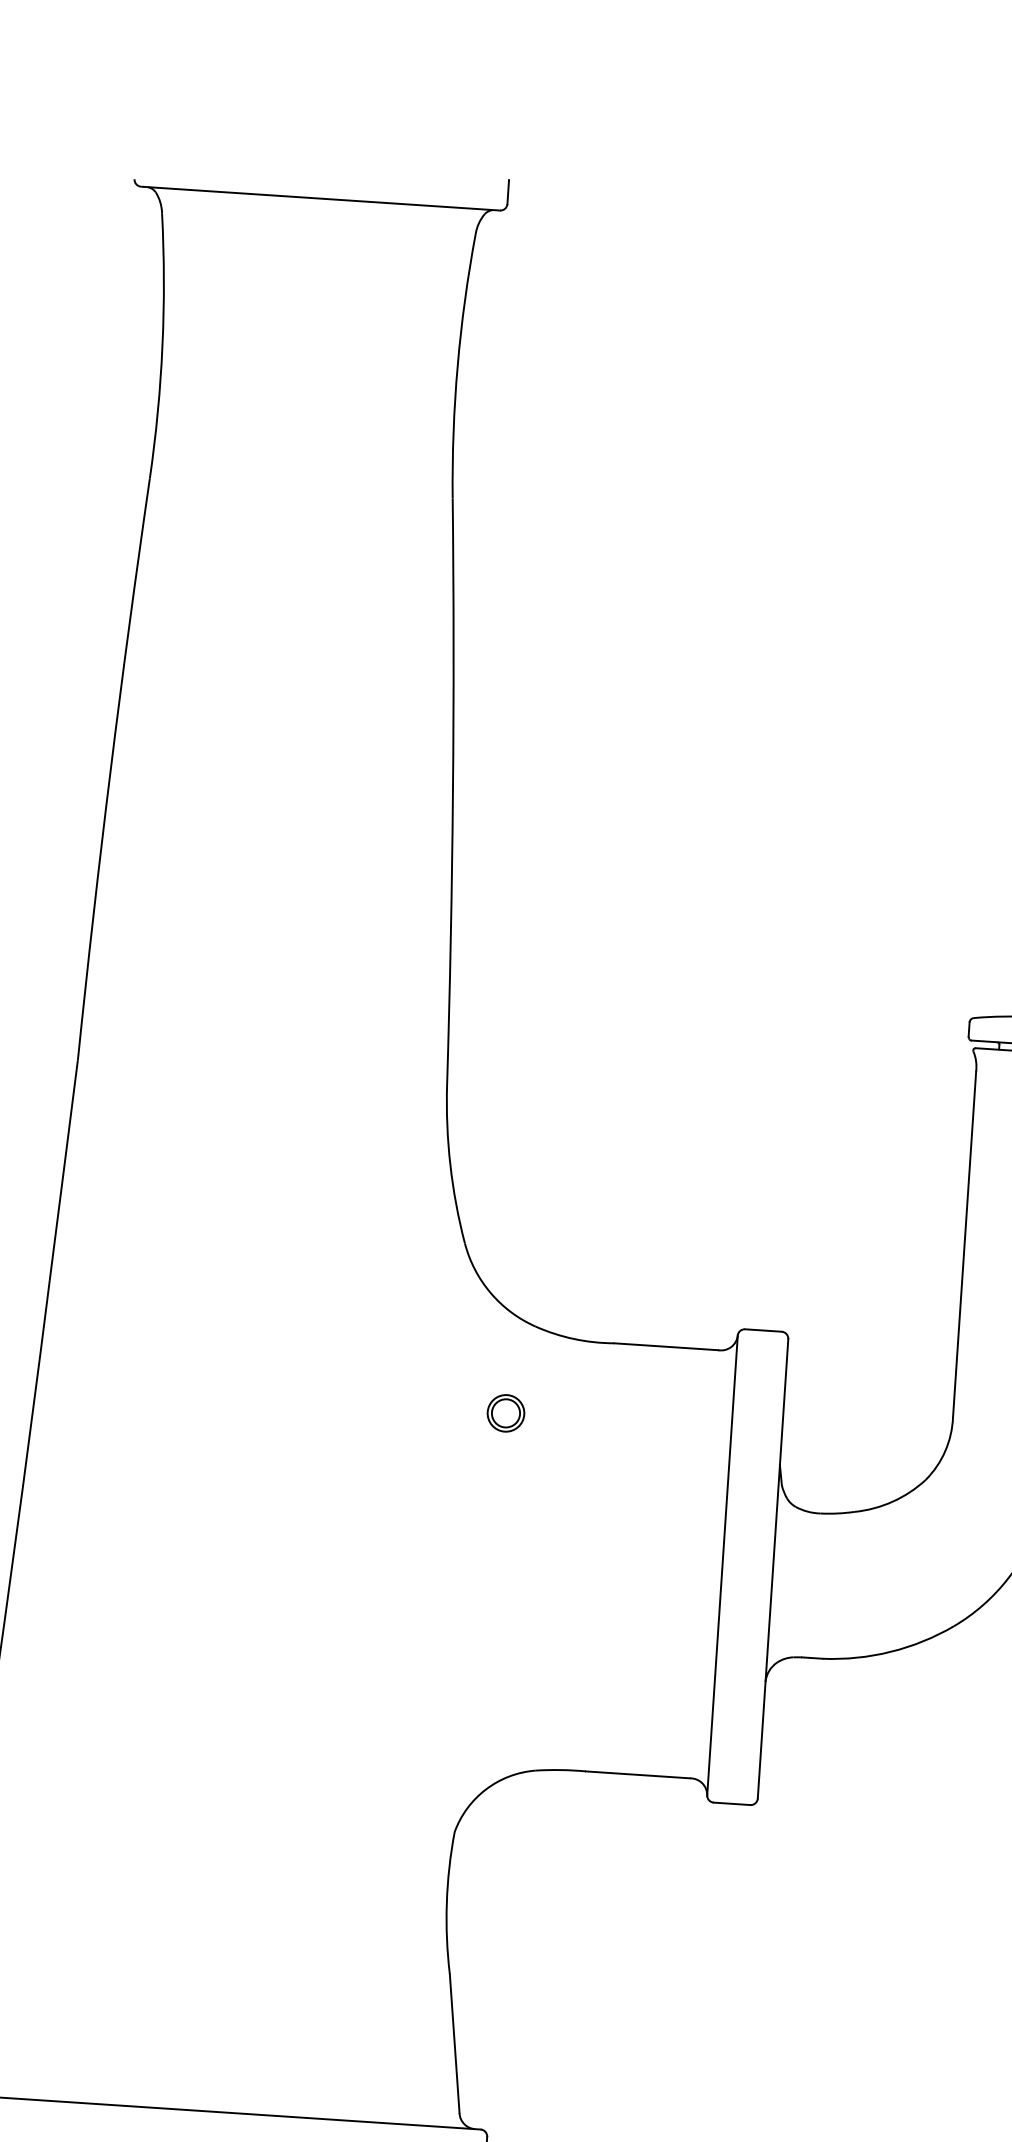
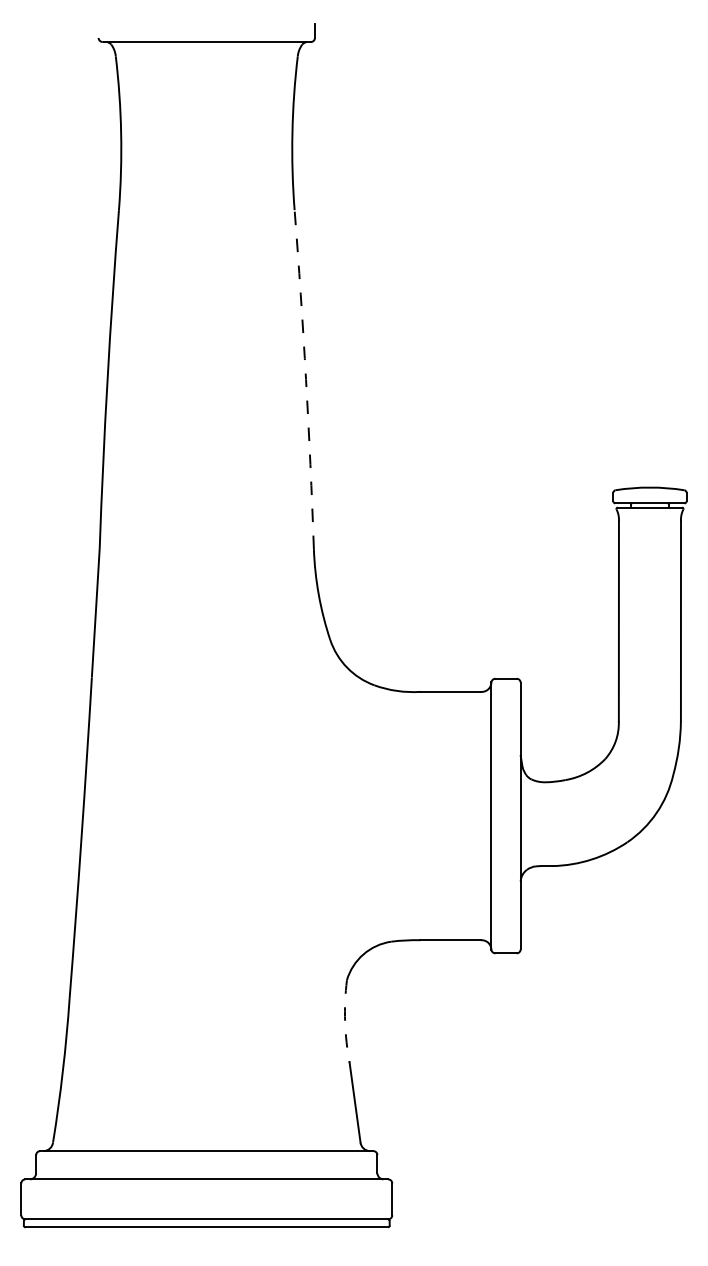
arc: (453, 791) -> (306, 379), solid -> dashed
part: (505, 1413) -> (360, 736), removed
arc: (447, 1902) -> (345, 1021), solid -> dashed

